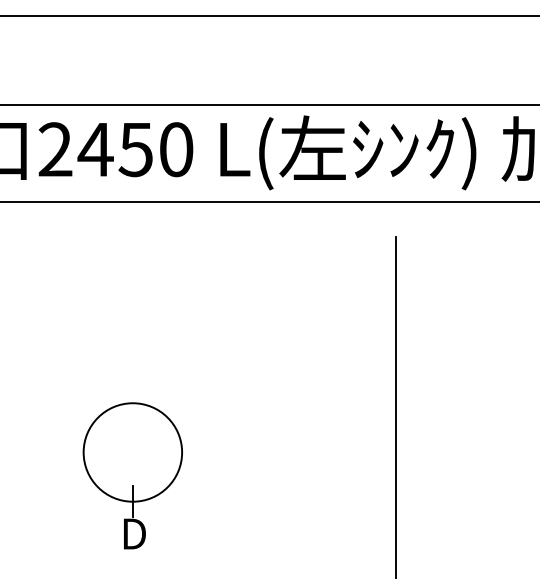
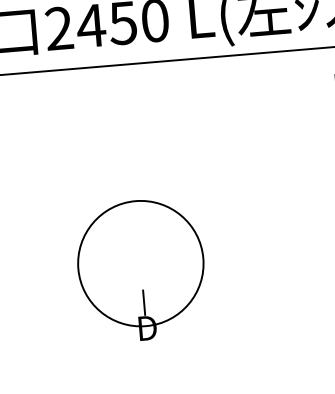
circle: (132, 452) -> (140, 263), size x1.6

